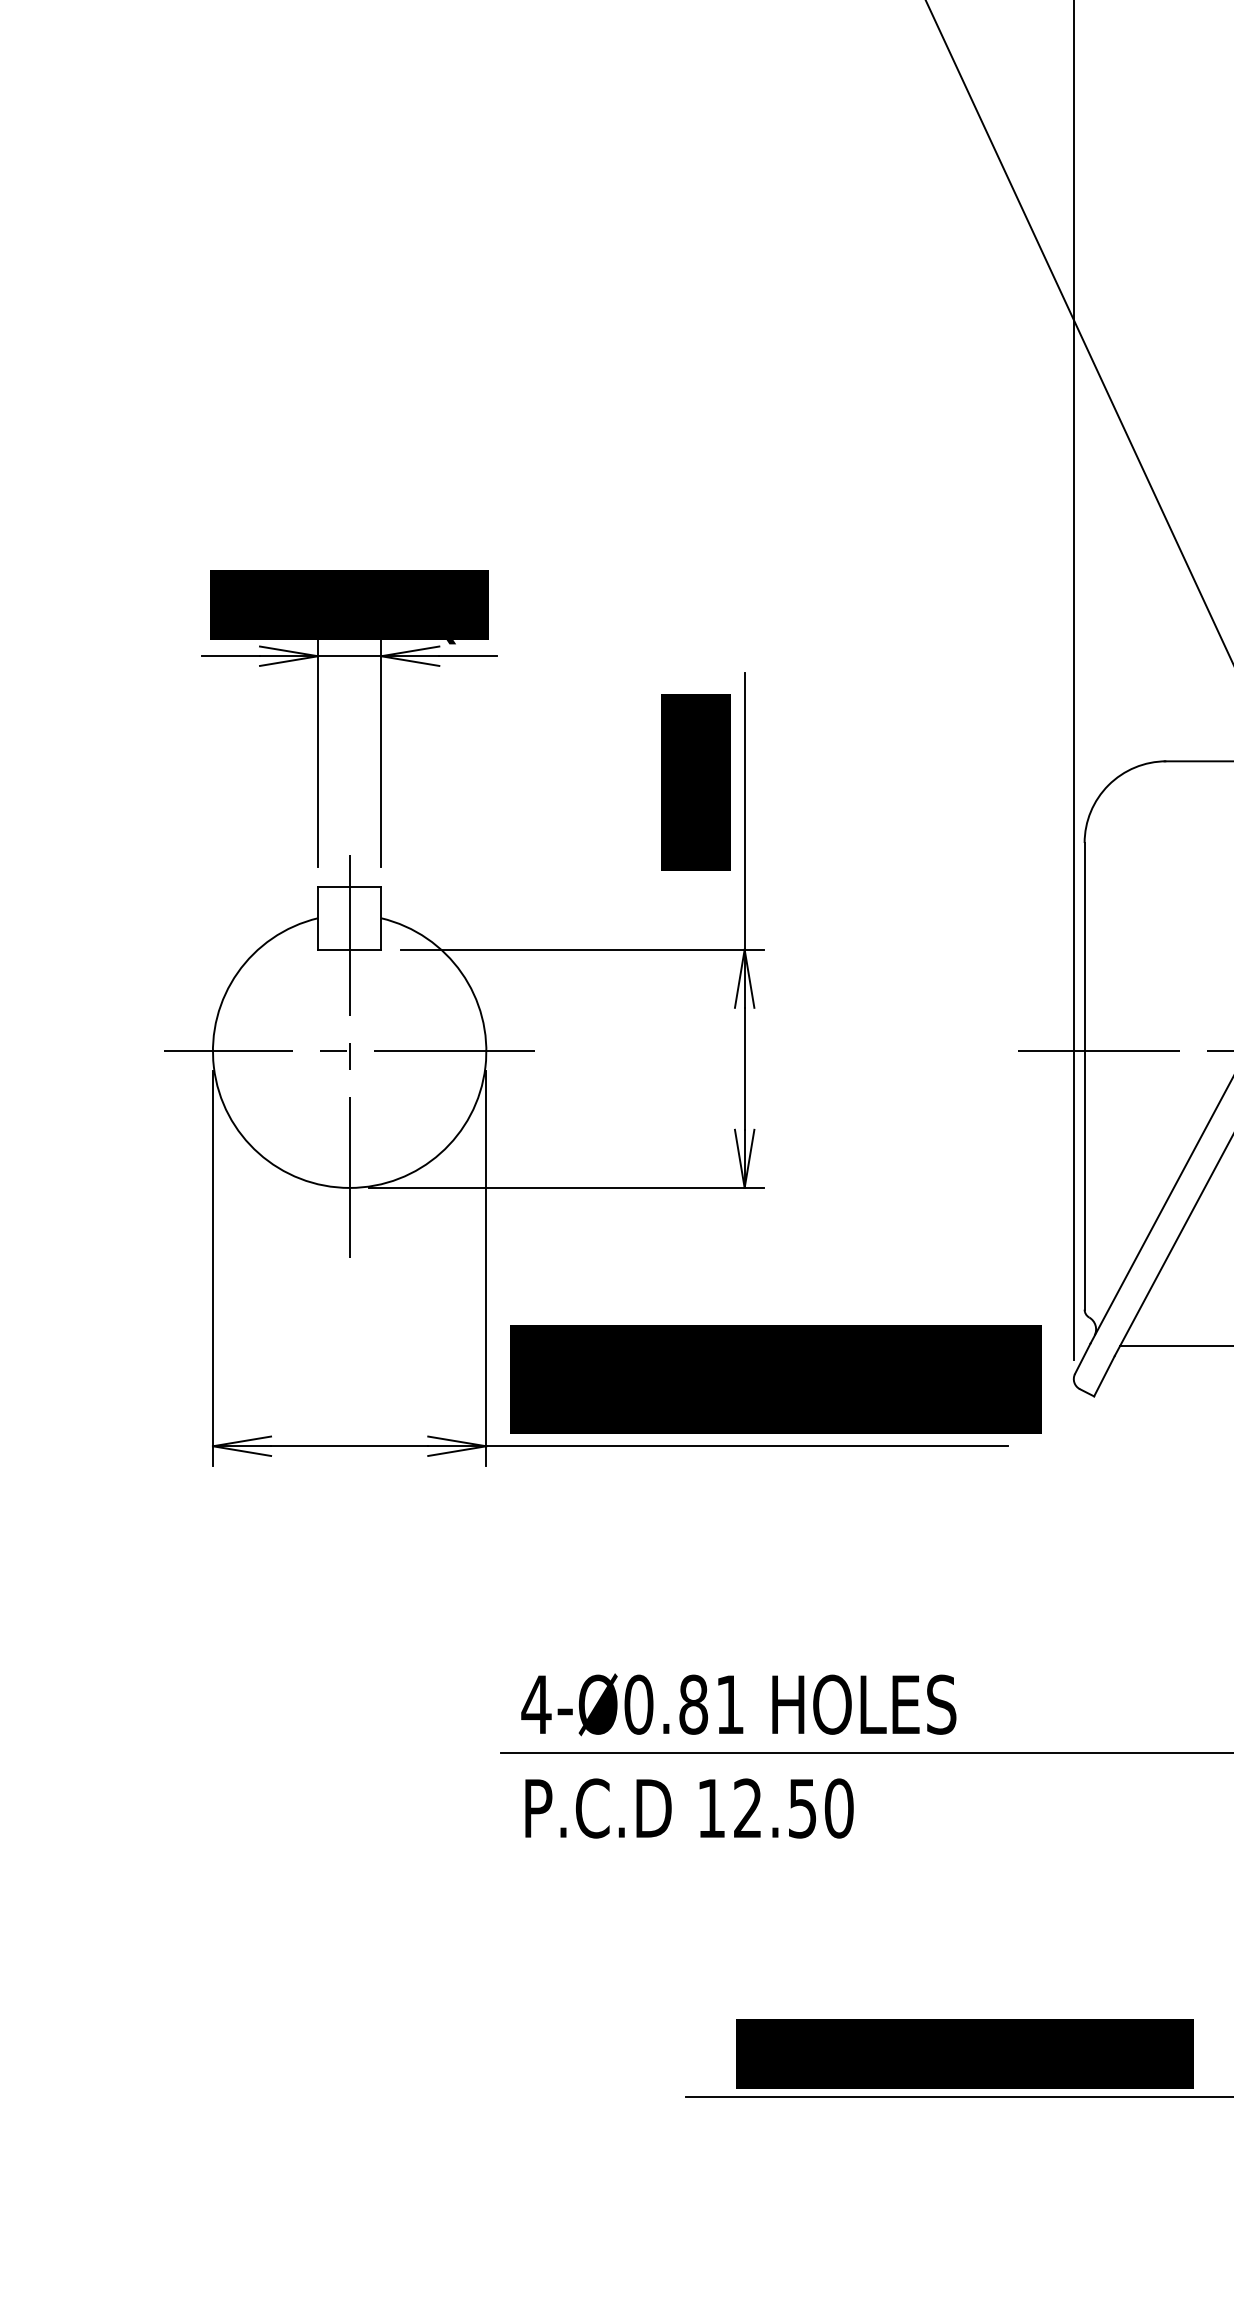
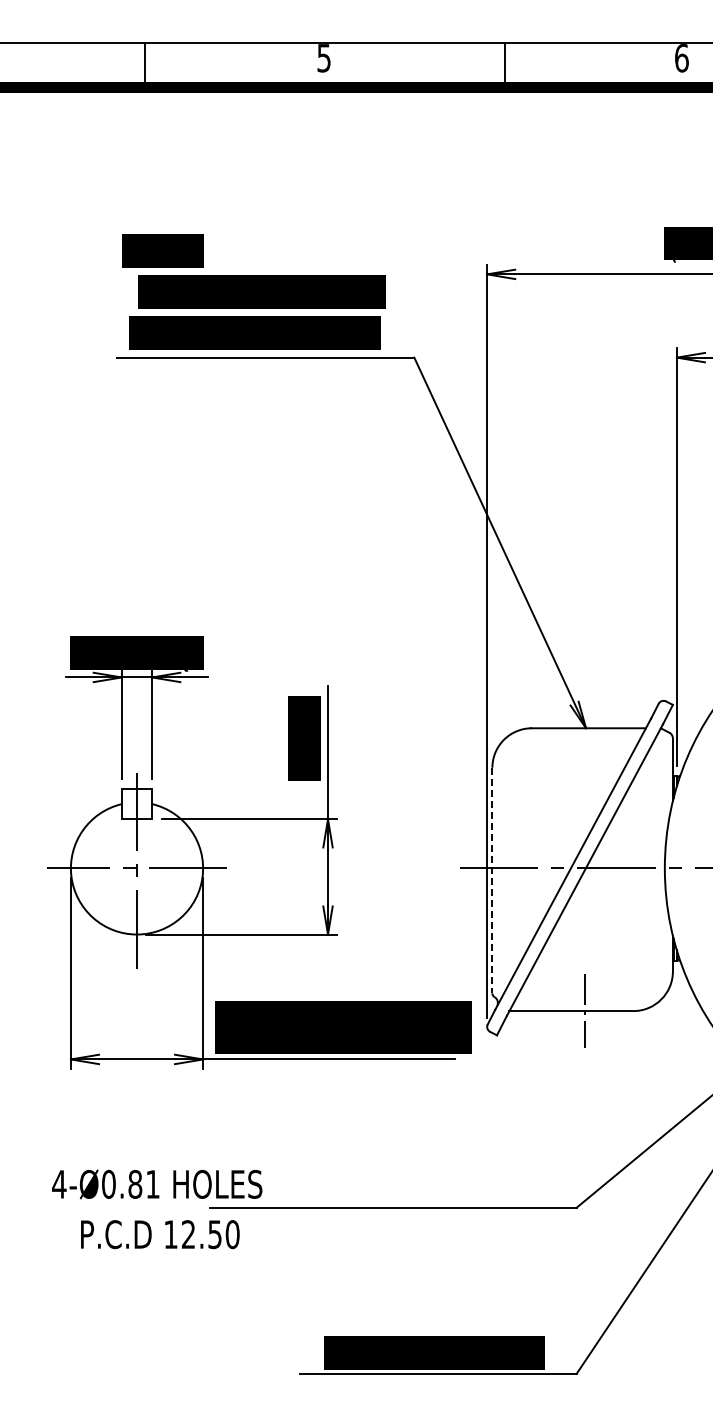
line: (1084, 1076) -> (492, 880), solid -> dashed
text: (739, 1704) -> (157, 1184), moved
text: (689, 1808) -> (160, 1234), moved

